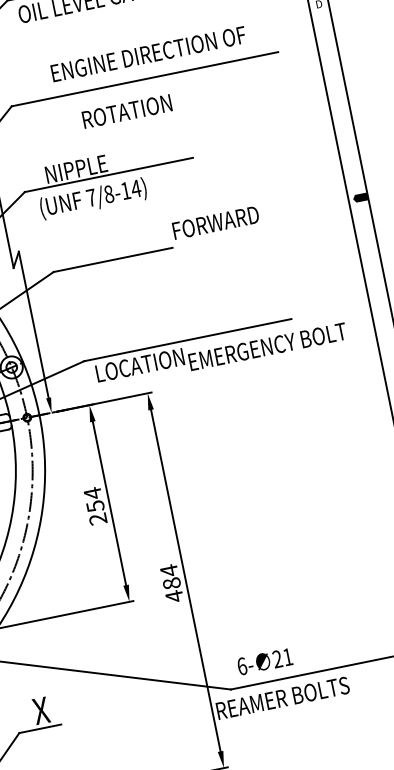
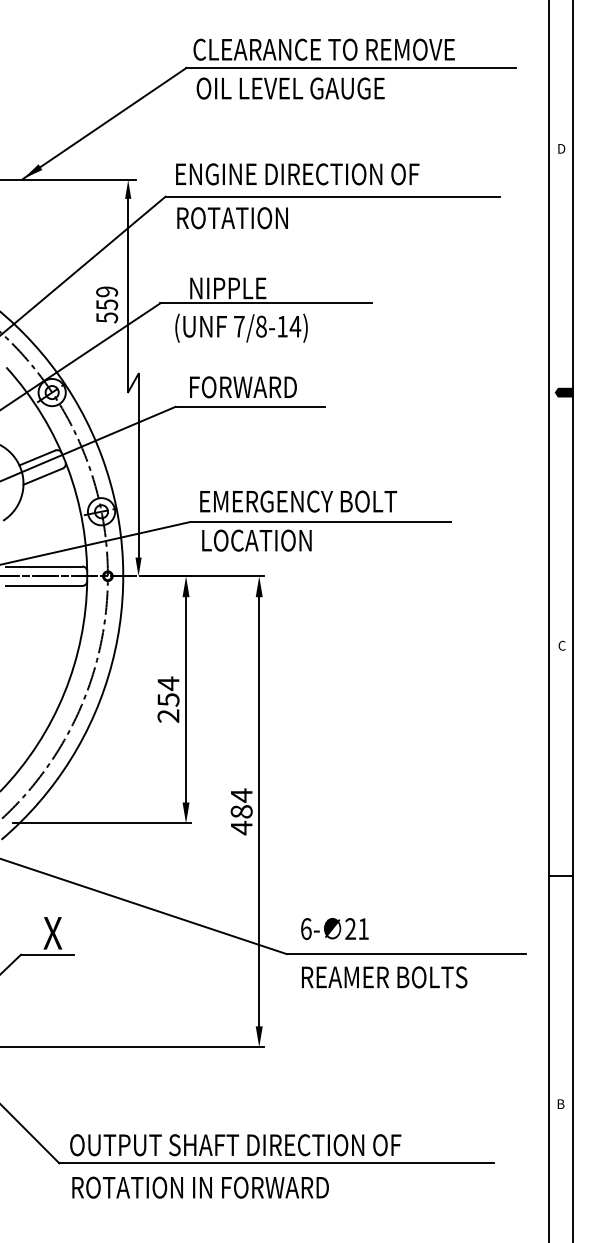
text: (148, 54) -> (297, 174), moved
text: (127, 111) -> (232, 218), moved
text: (216, 222) -> (243, 387), moved
text: (267, 346) -> (298, 501), moved
text: (282, 698) -> (384, 977), moved

